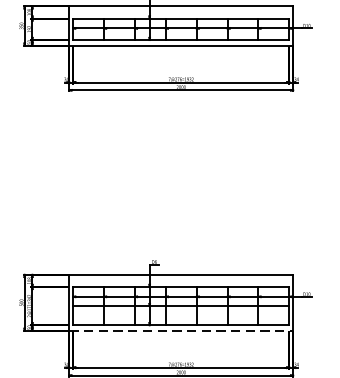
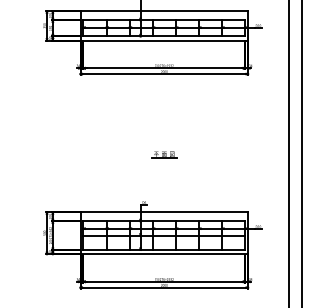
part: (181, 197) -> (164, 154), added
line: (181, 331) -> (164, 254), dashed -> solid

